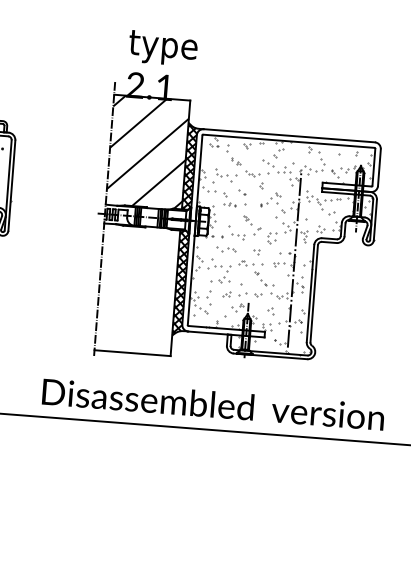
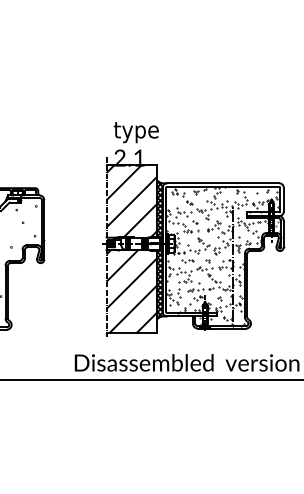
hatch: (278, 246) -> (221, 256), added
hatch: (137, 289) -> (131, 291), added

